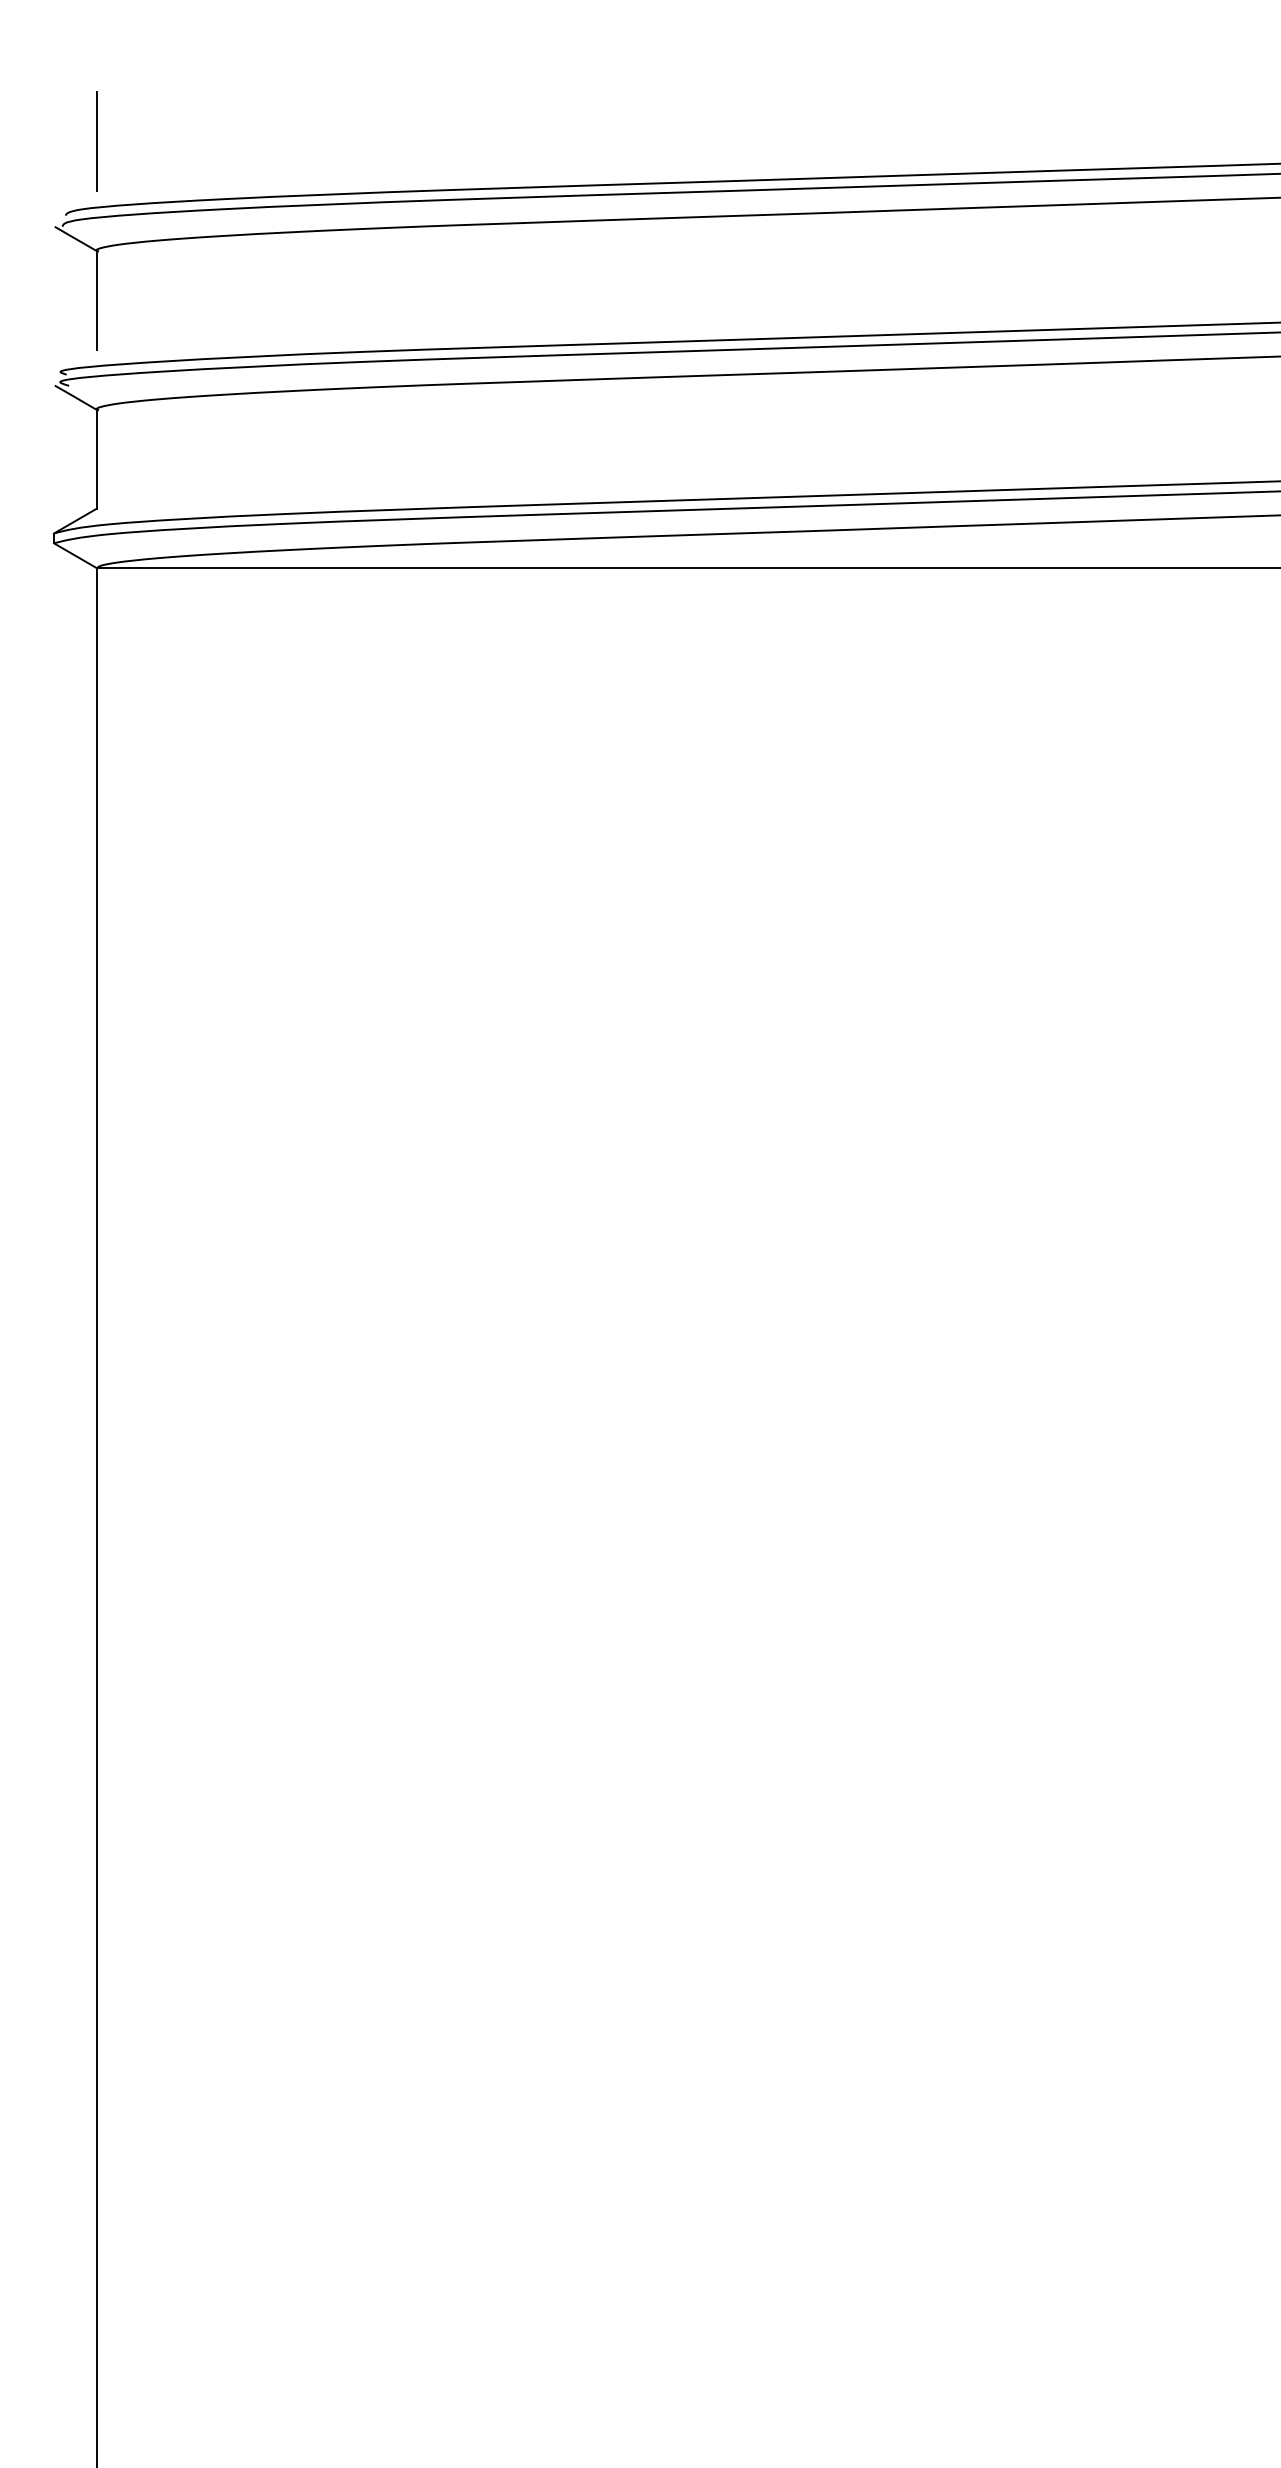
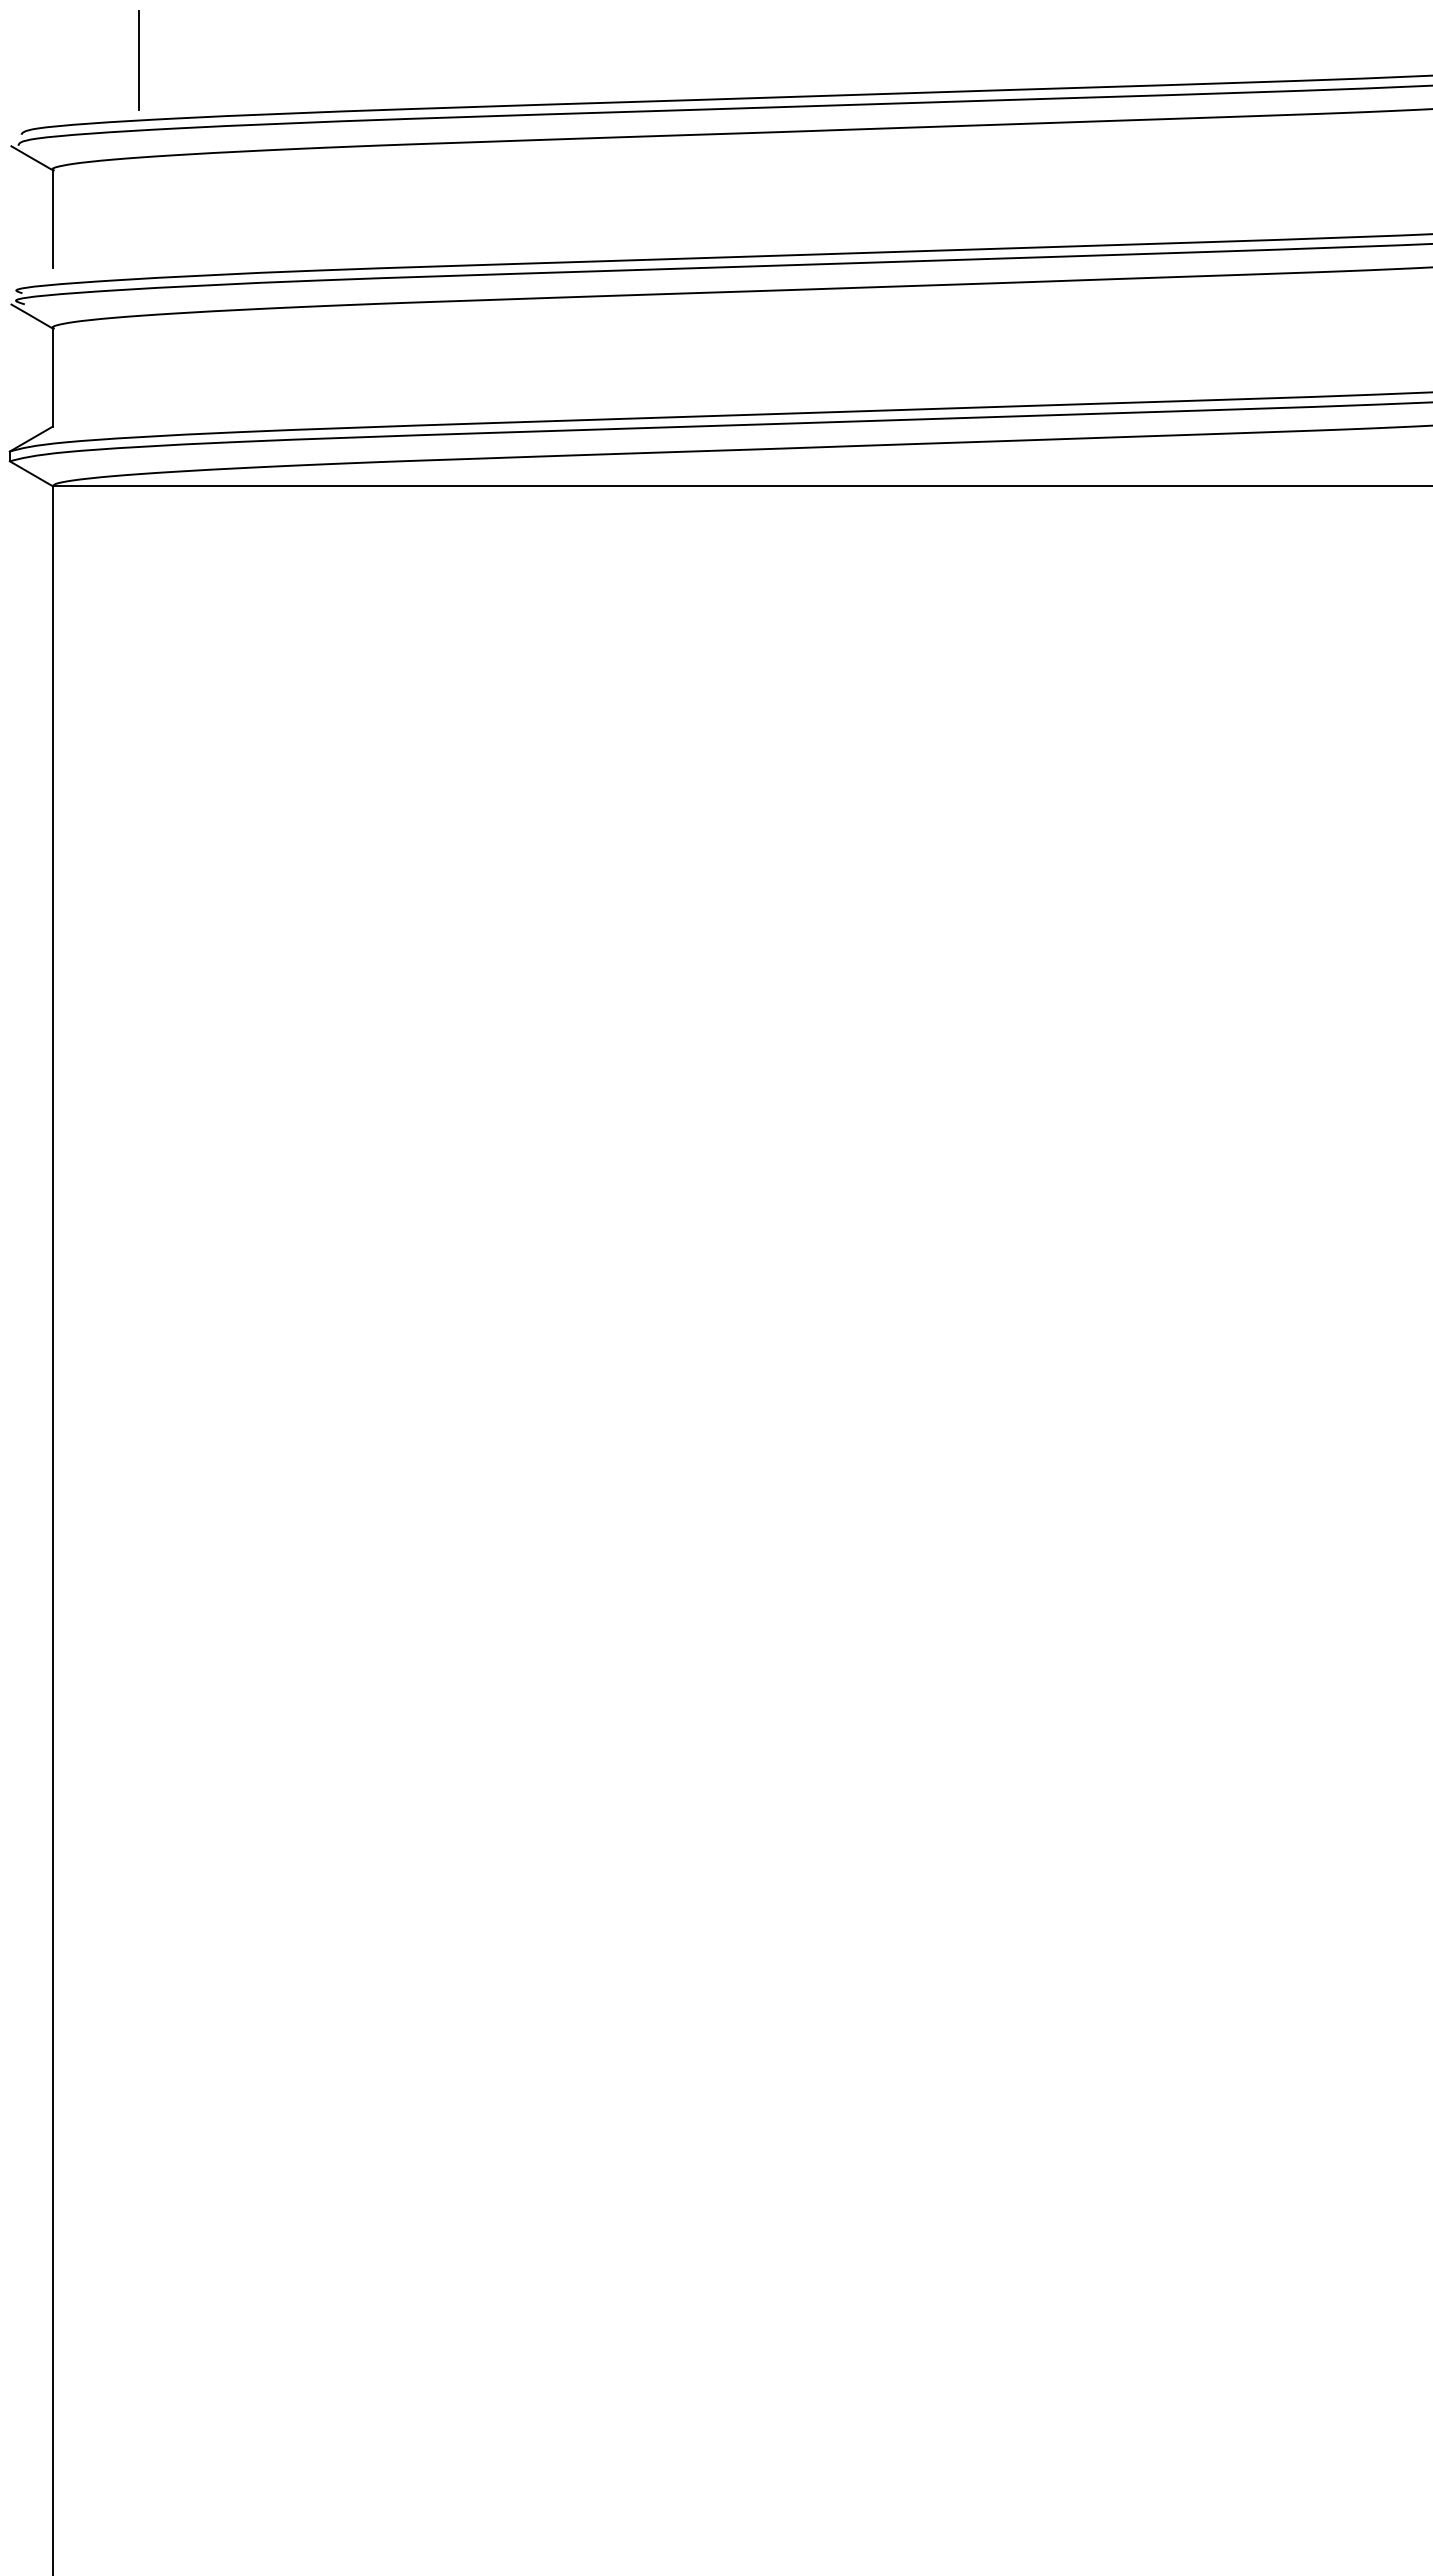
line: (96, 141) -> (138, 60), moved

